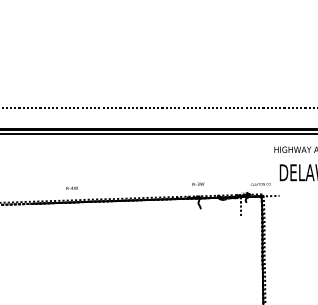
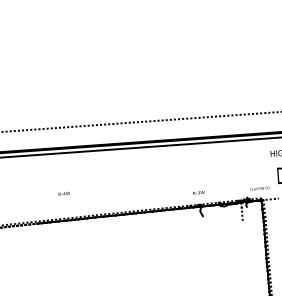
text: (71, 187) -> (63, 193), moved

